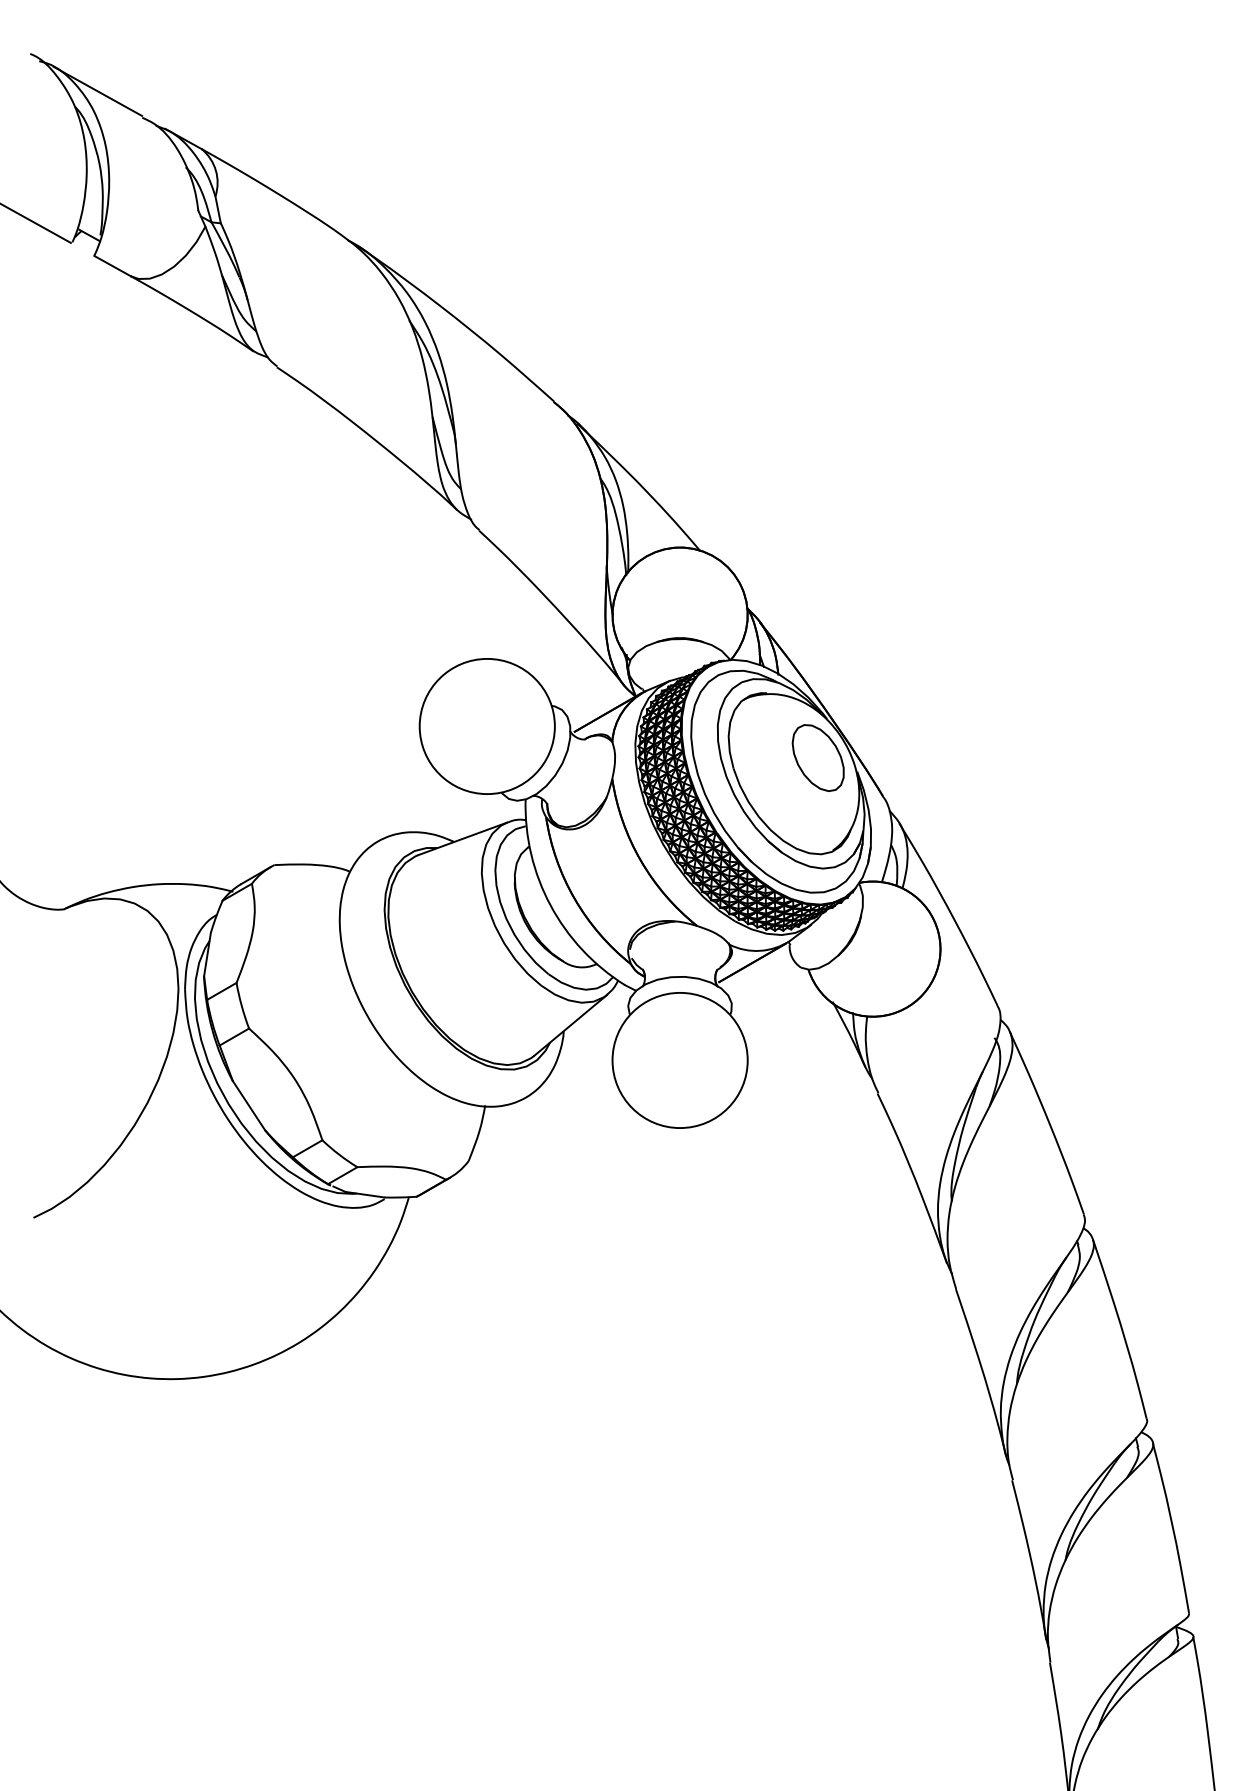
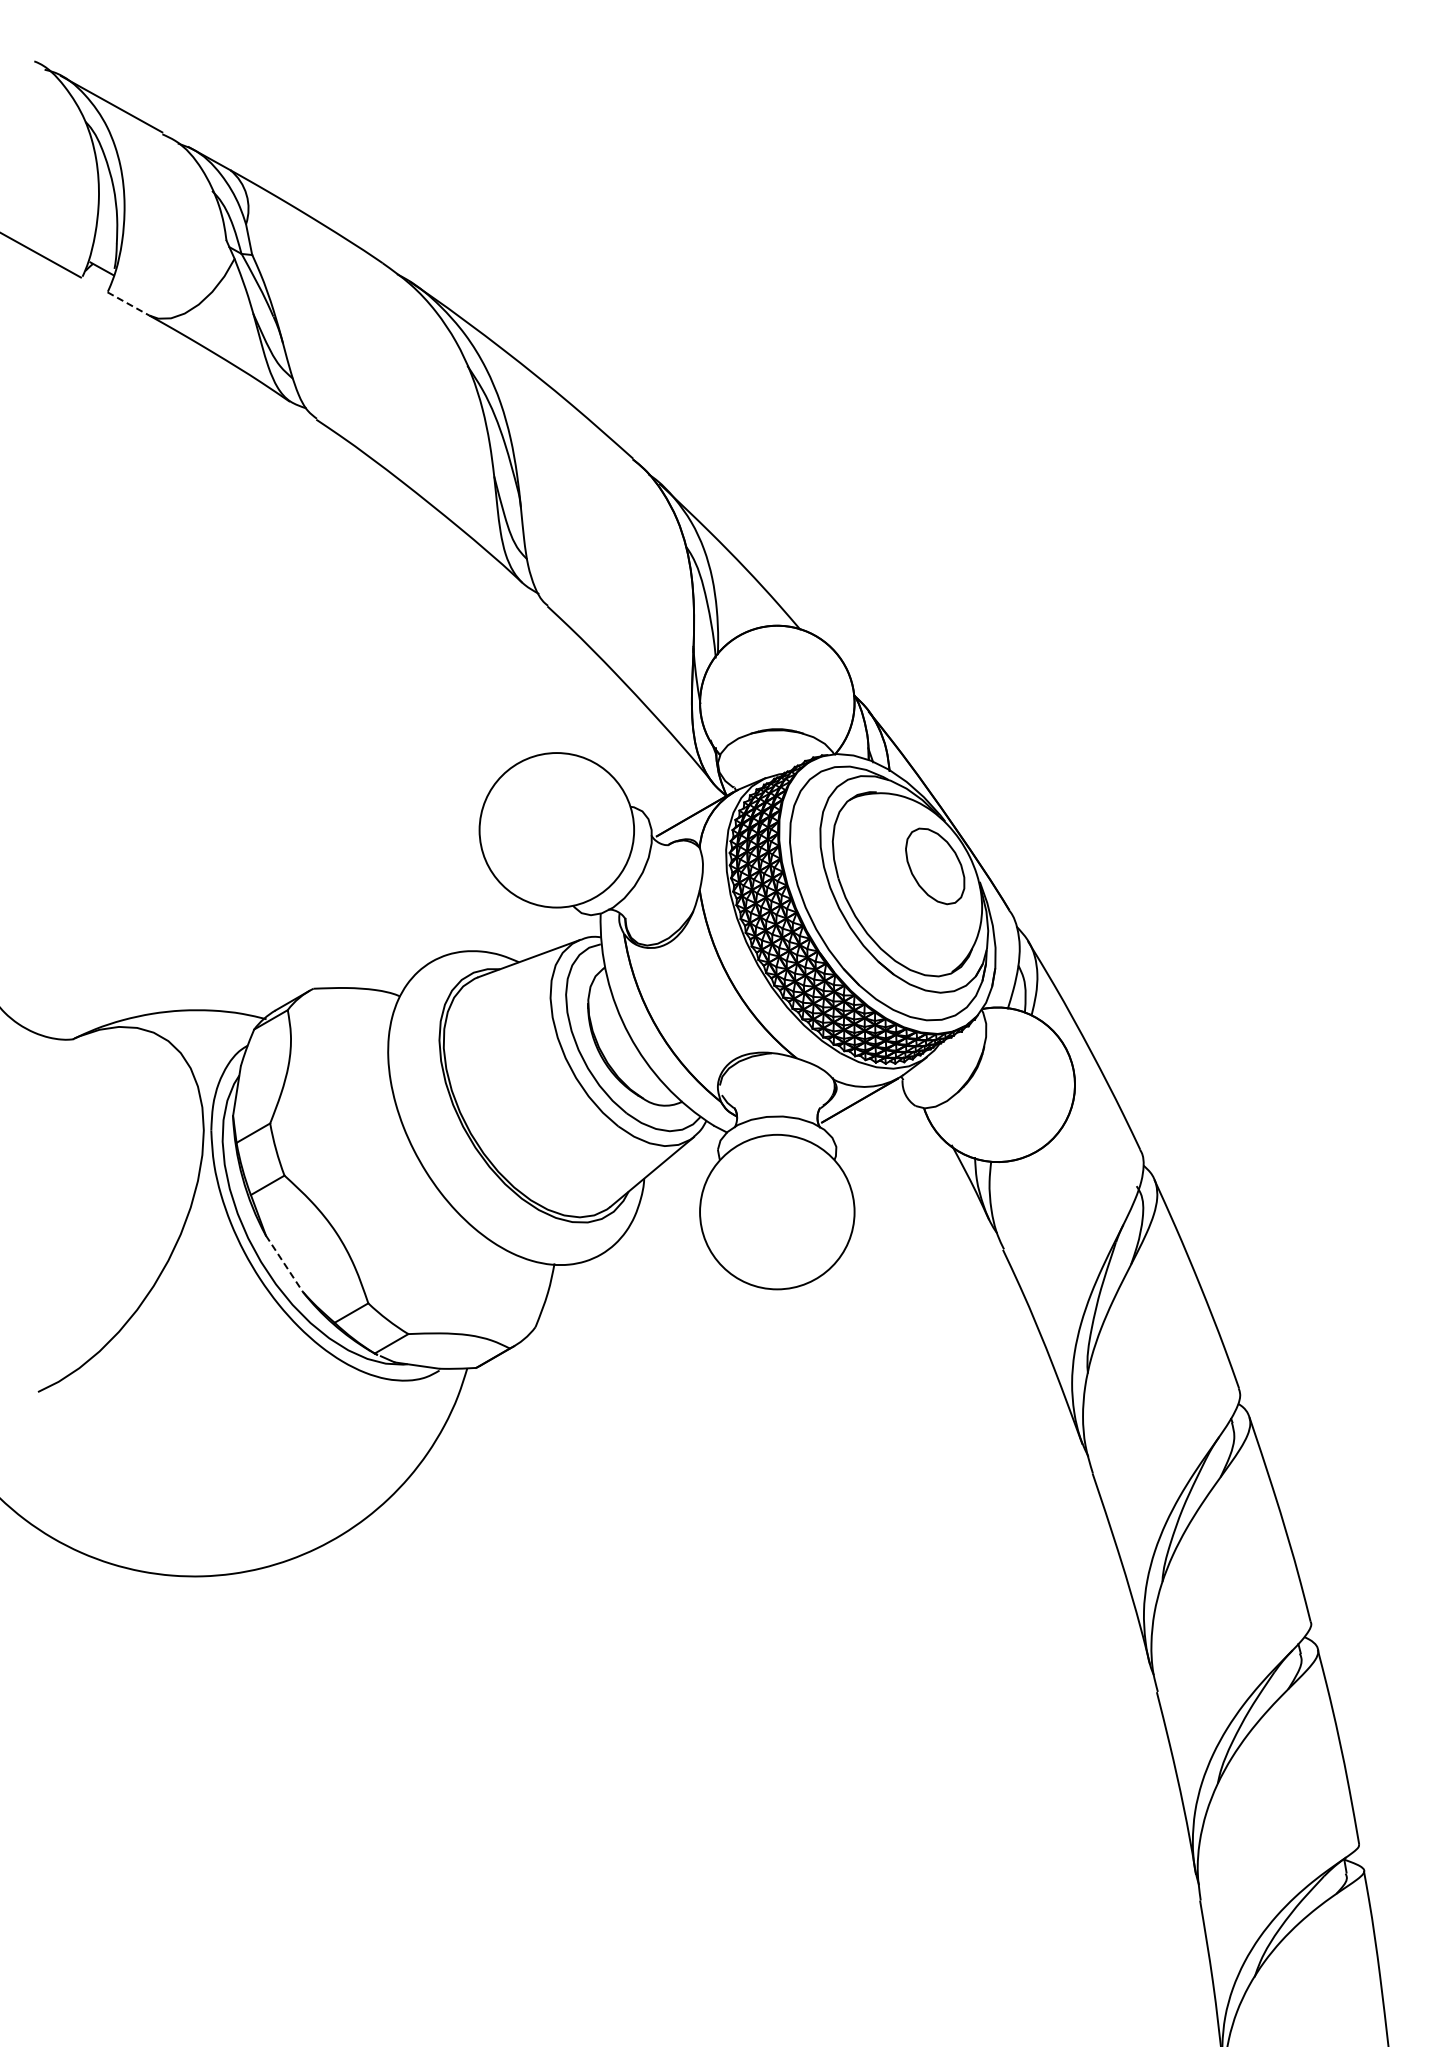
line: (112, 265) -> (128, 303), solid -> dashed
line: (249, 1105) -> (284, 1263), solid -> dashed

